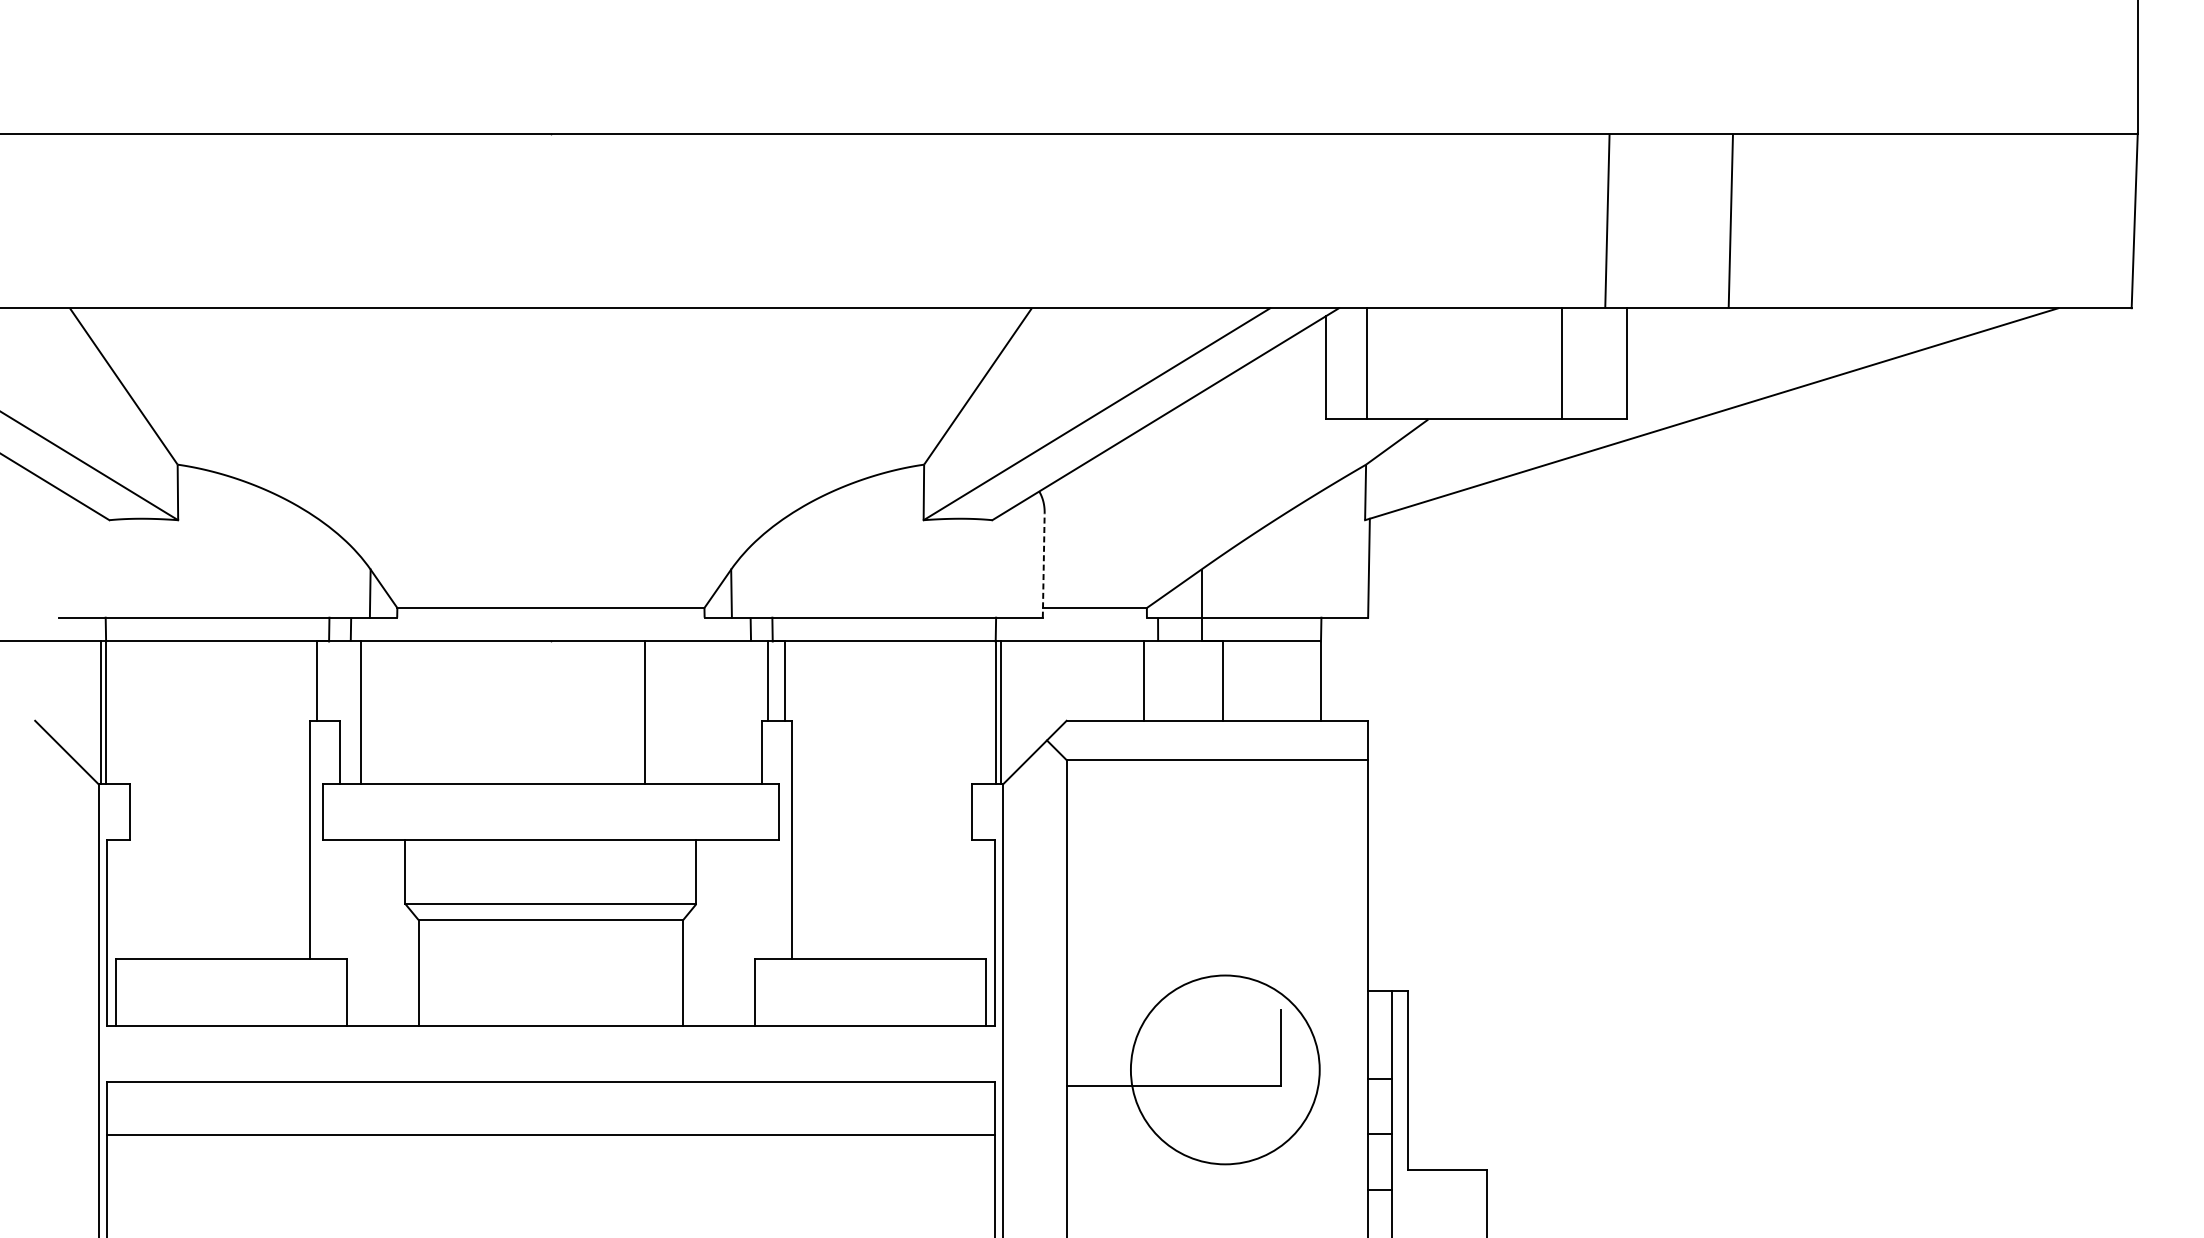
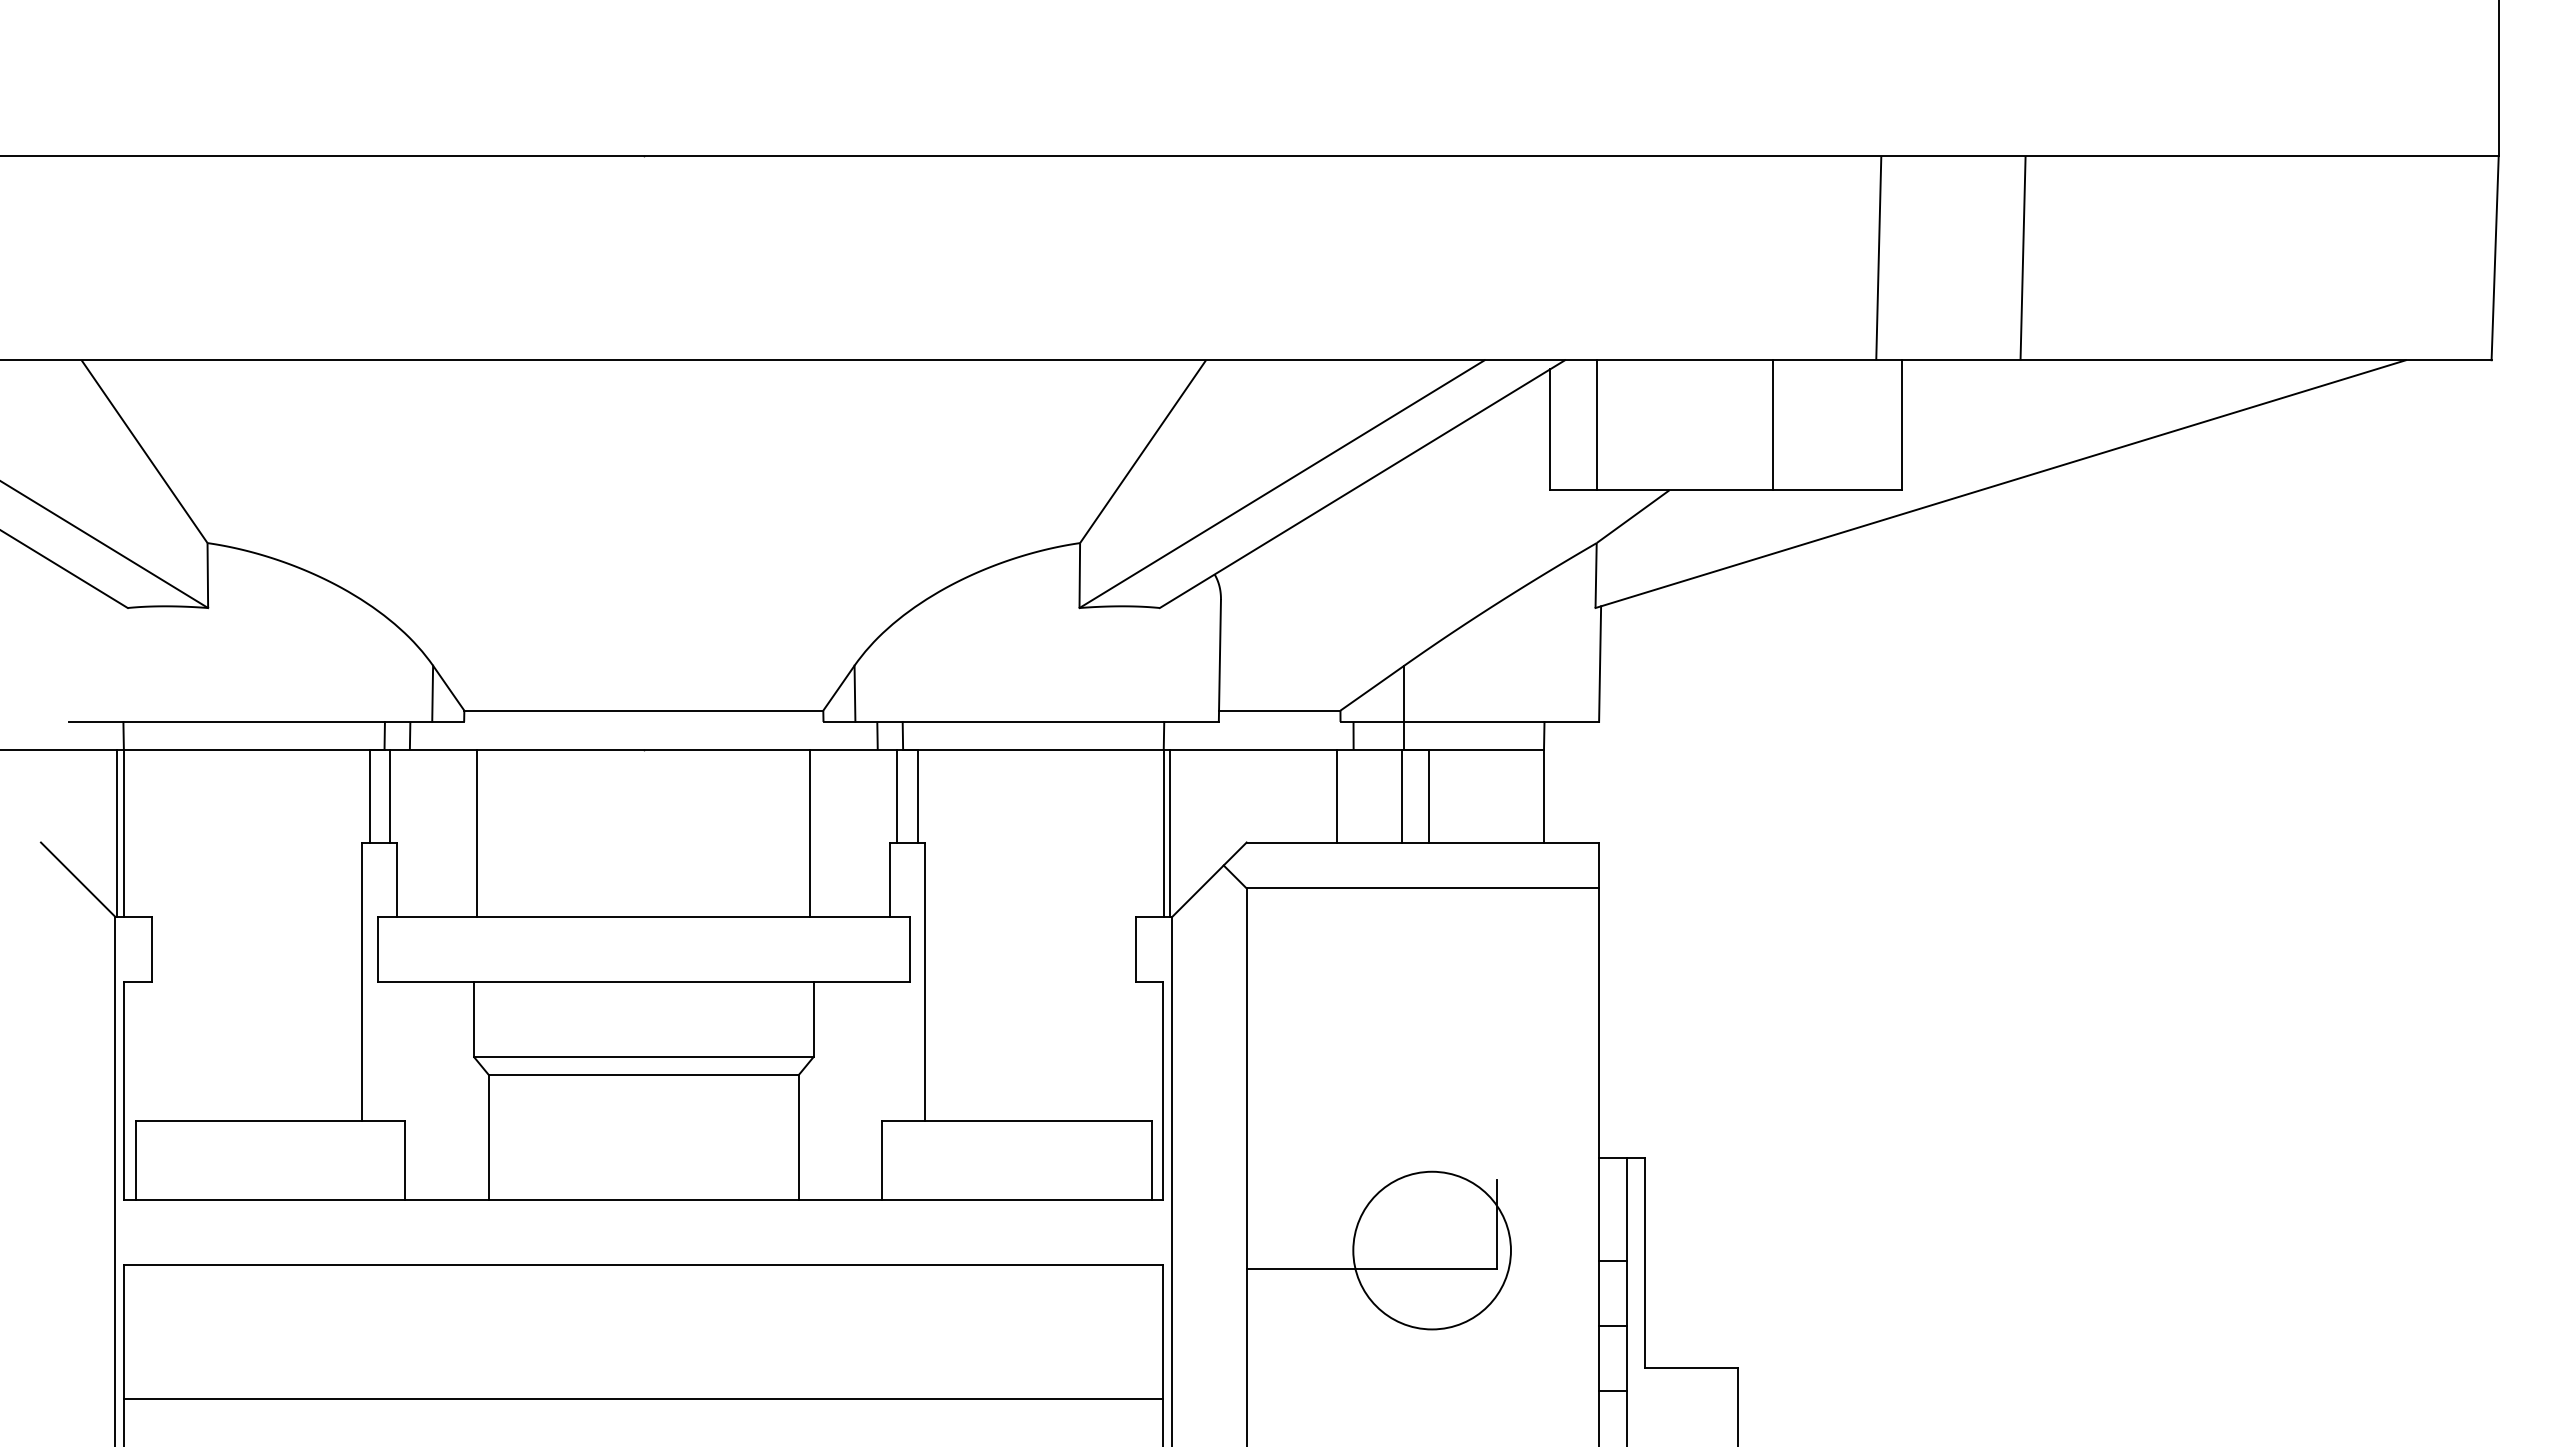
line: (1562, 364) -> (1773, 425), moved
line: (1043, 565) -> (1219, 660), dashed -> solid
line: (334, 680) -> (390, 795), added
line: (1199, 680) -> (1401, 795), added
line: (361, 712) -> (477, 832), moved
line: (644, 712) -> (810, 832), moved
circle: (1224, 1069) -> (1431, 1250), size x0.71
line: (550, 1134) -> (643, 1398), moved

